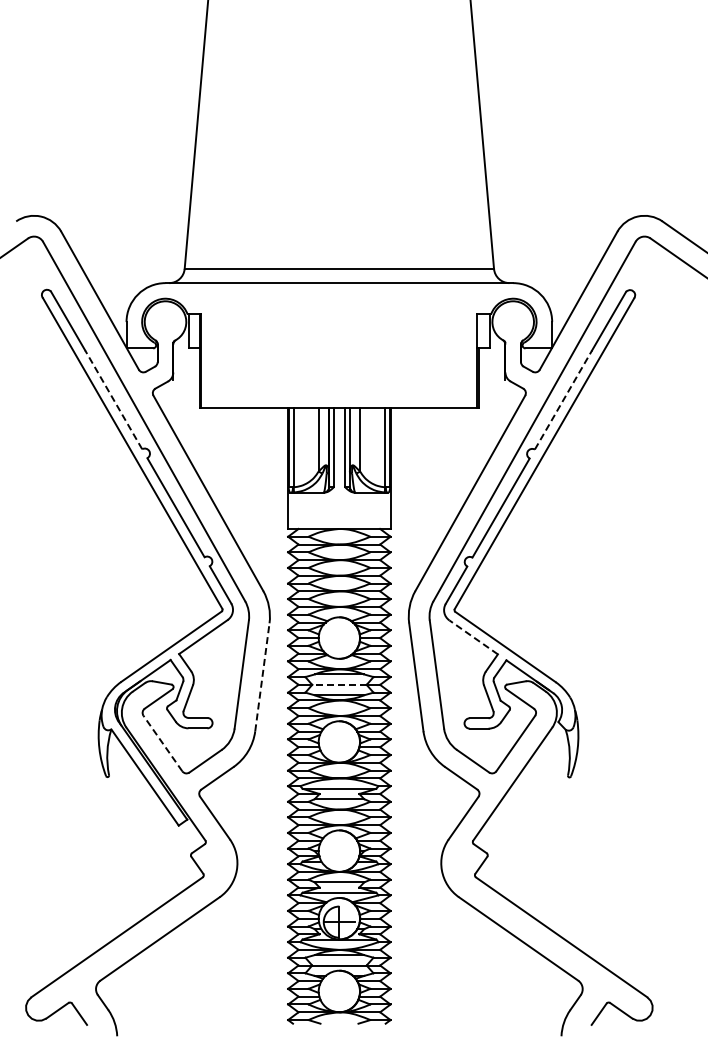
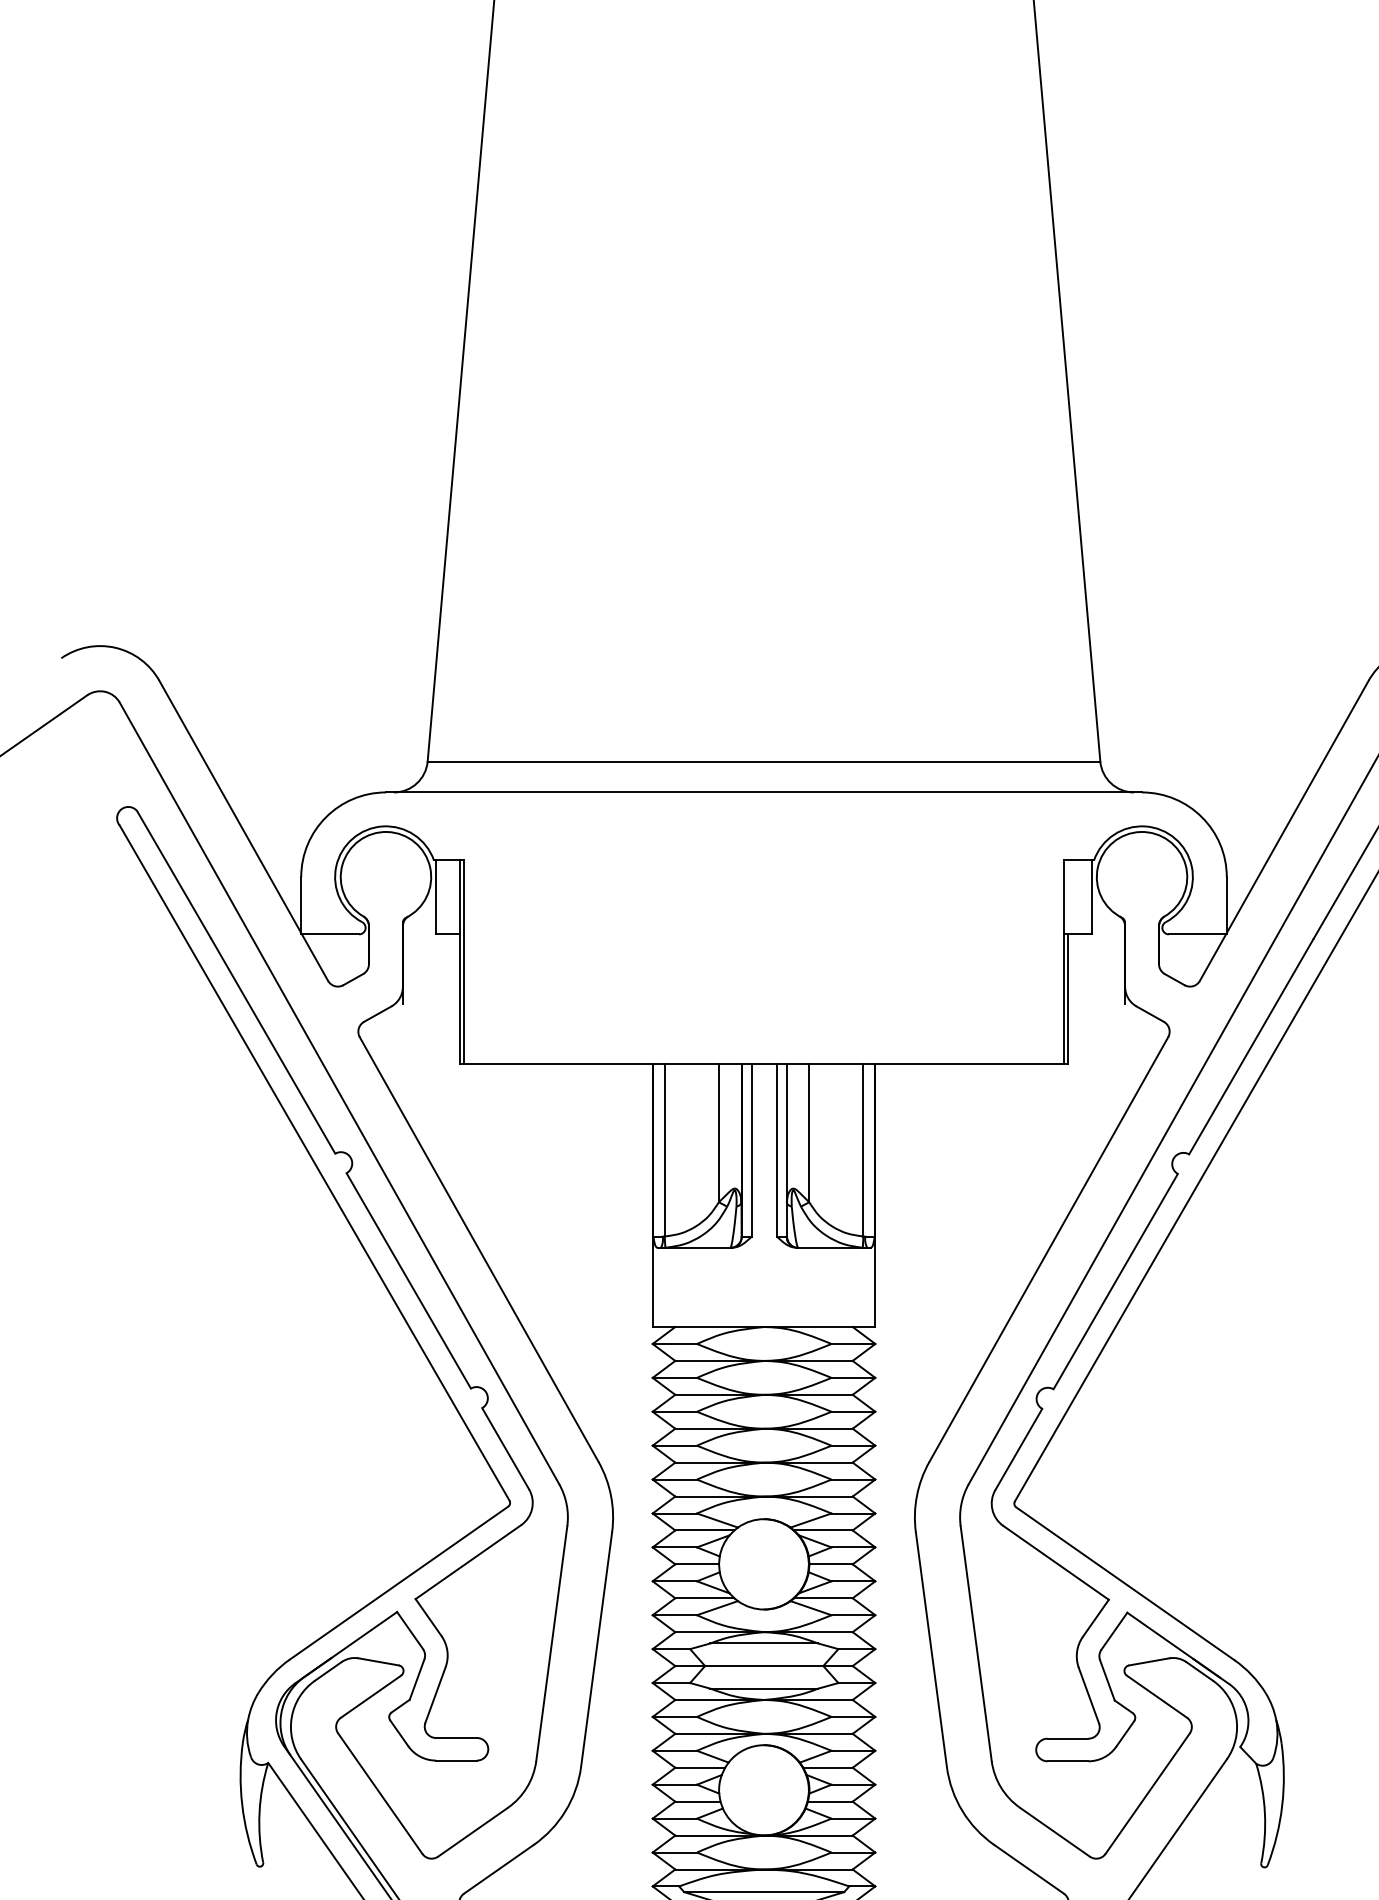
line: (113, 399) -> (272, 1045), dashed -> solid
line: (563, 399) -> (1251, 1045), dashed -> solid
line: (473, 637) -> (1055, 1563), dashed -> solid
line: (262, 676) -> (596, 1647), dashed -> solid
line: (338, 684) -> (762, 1665), dashed -> solid
line: (162, 743) -> (379, 1793), dashed -> solid

